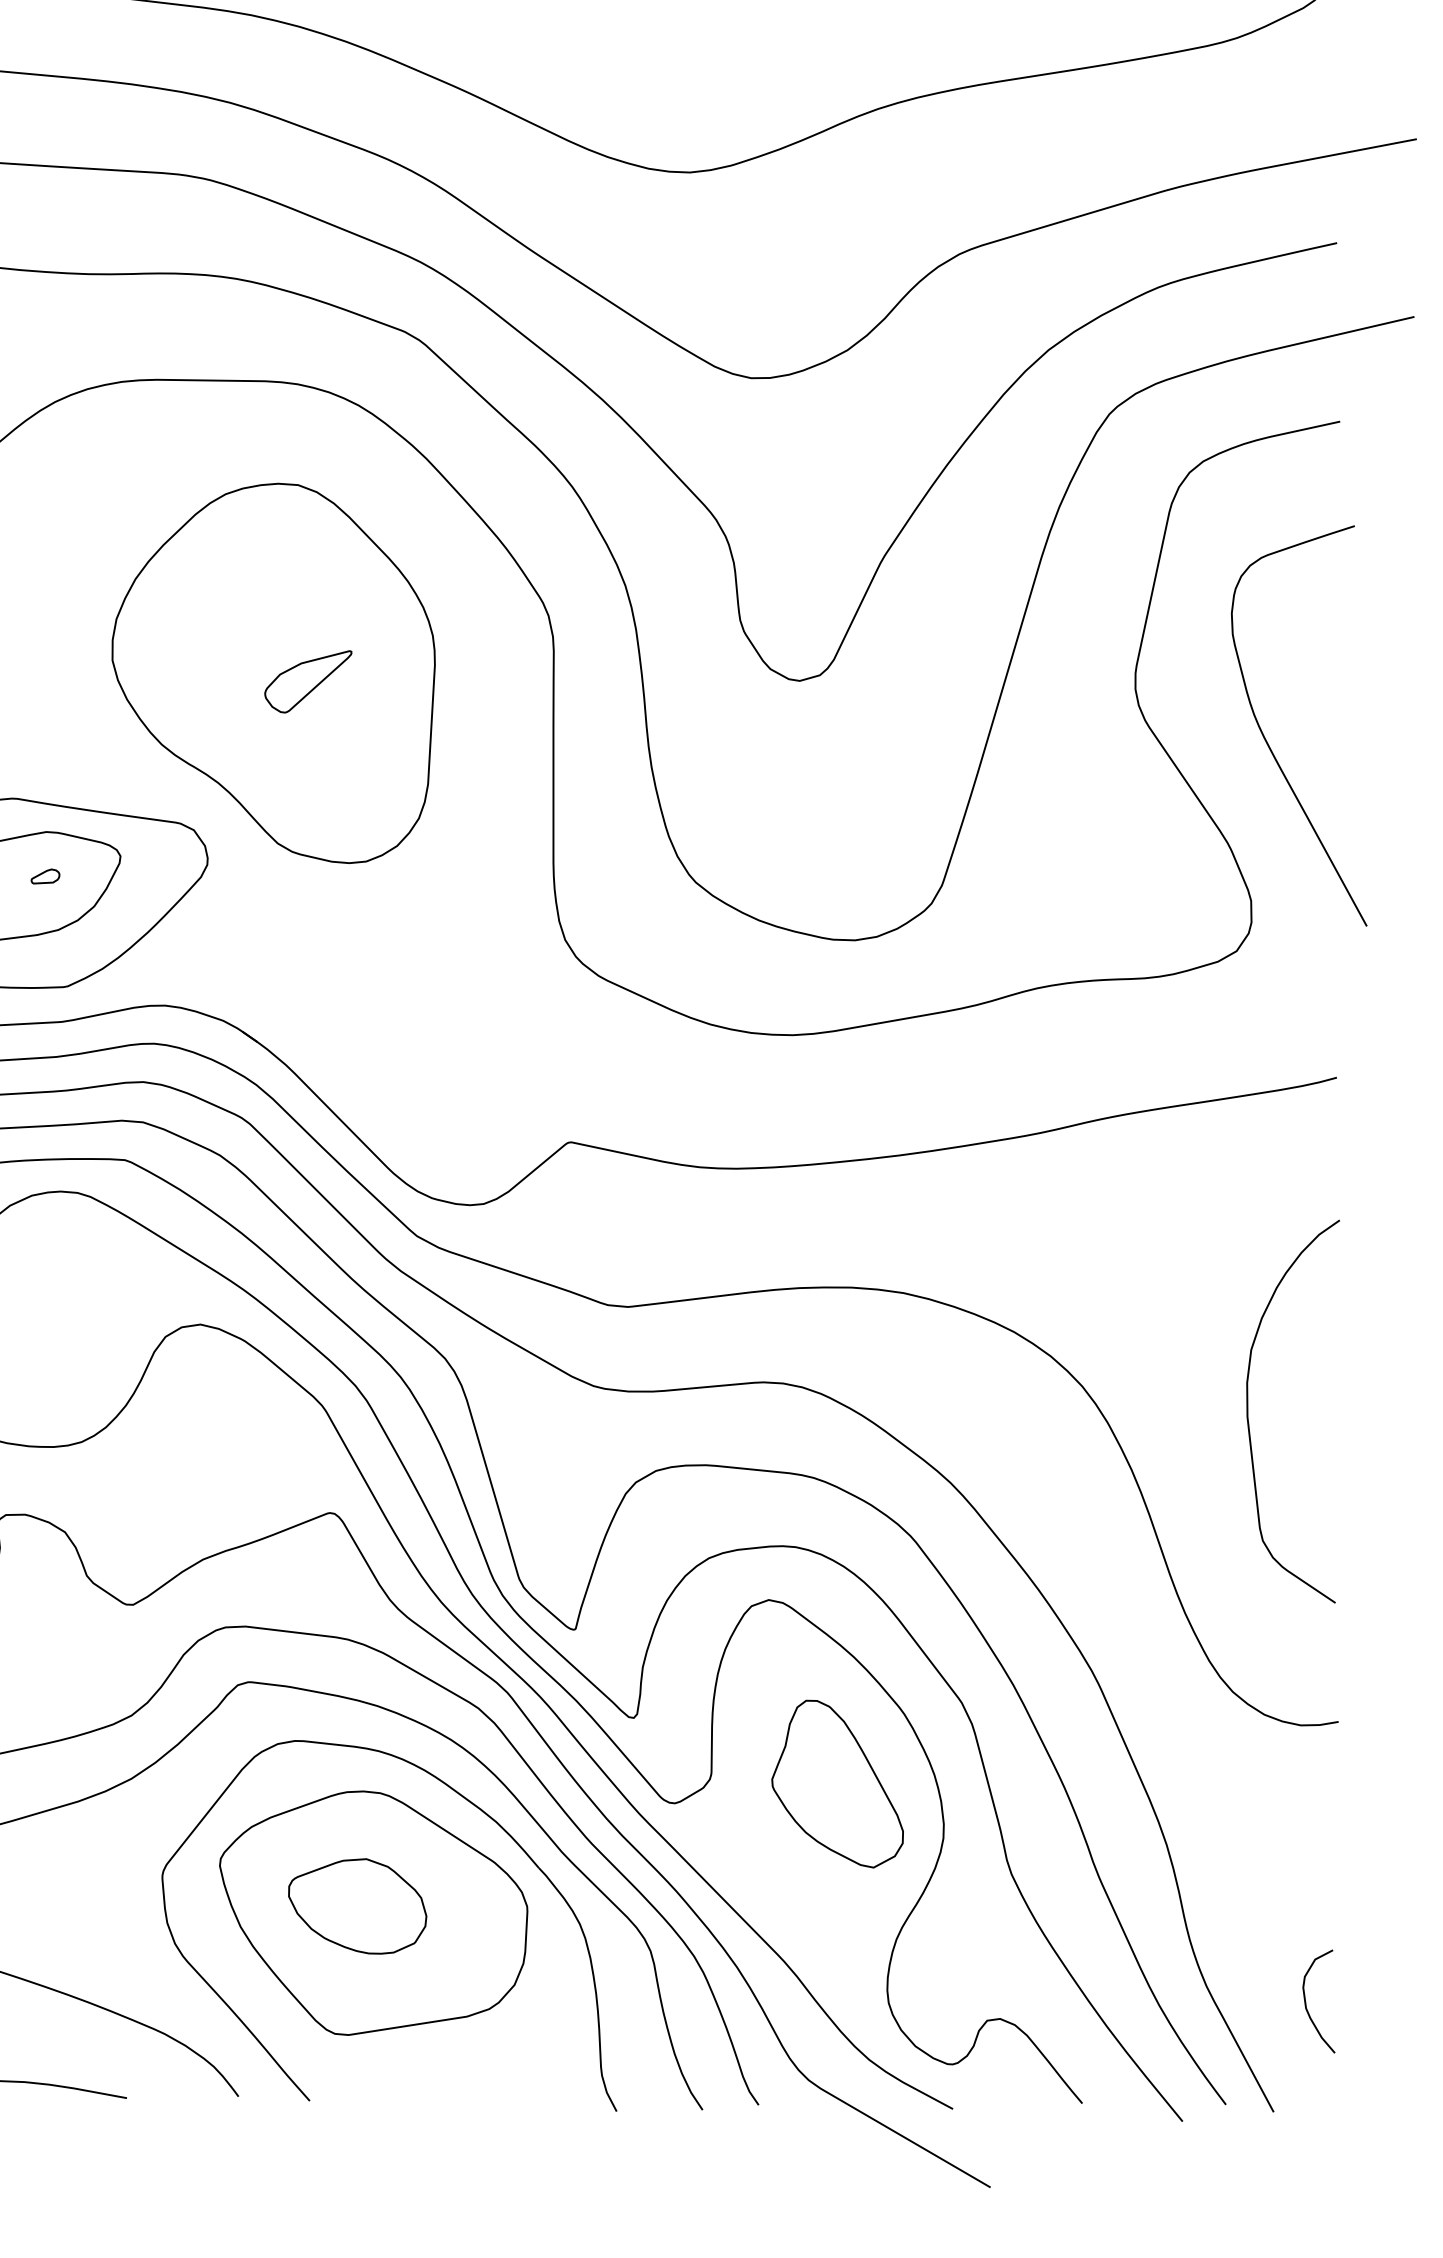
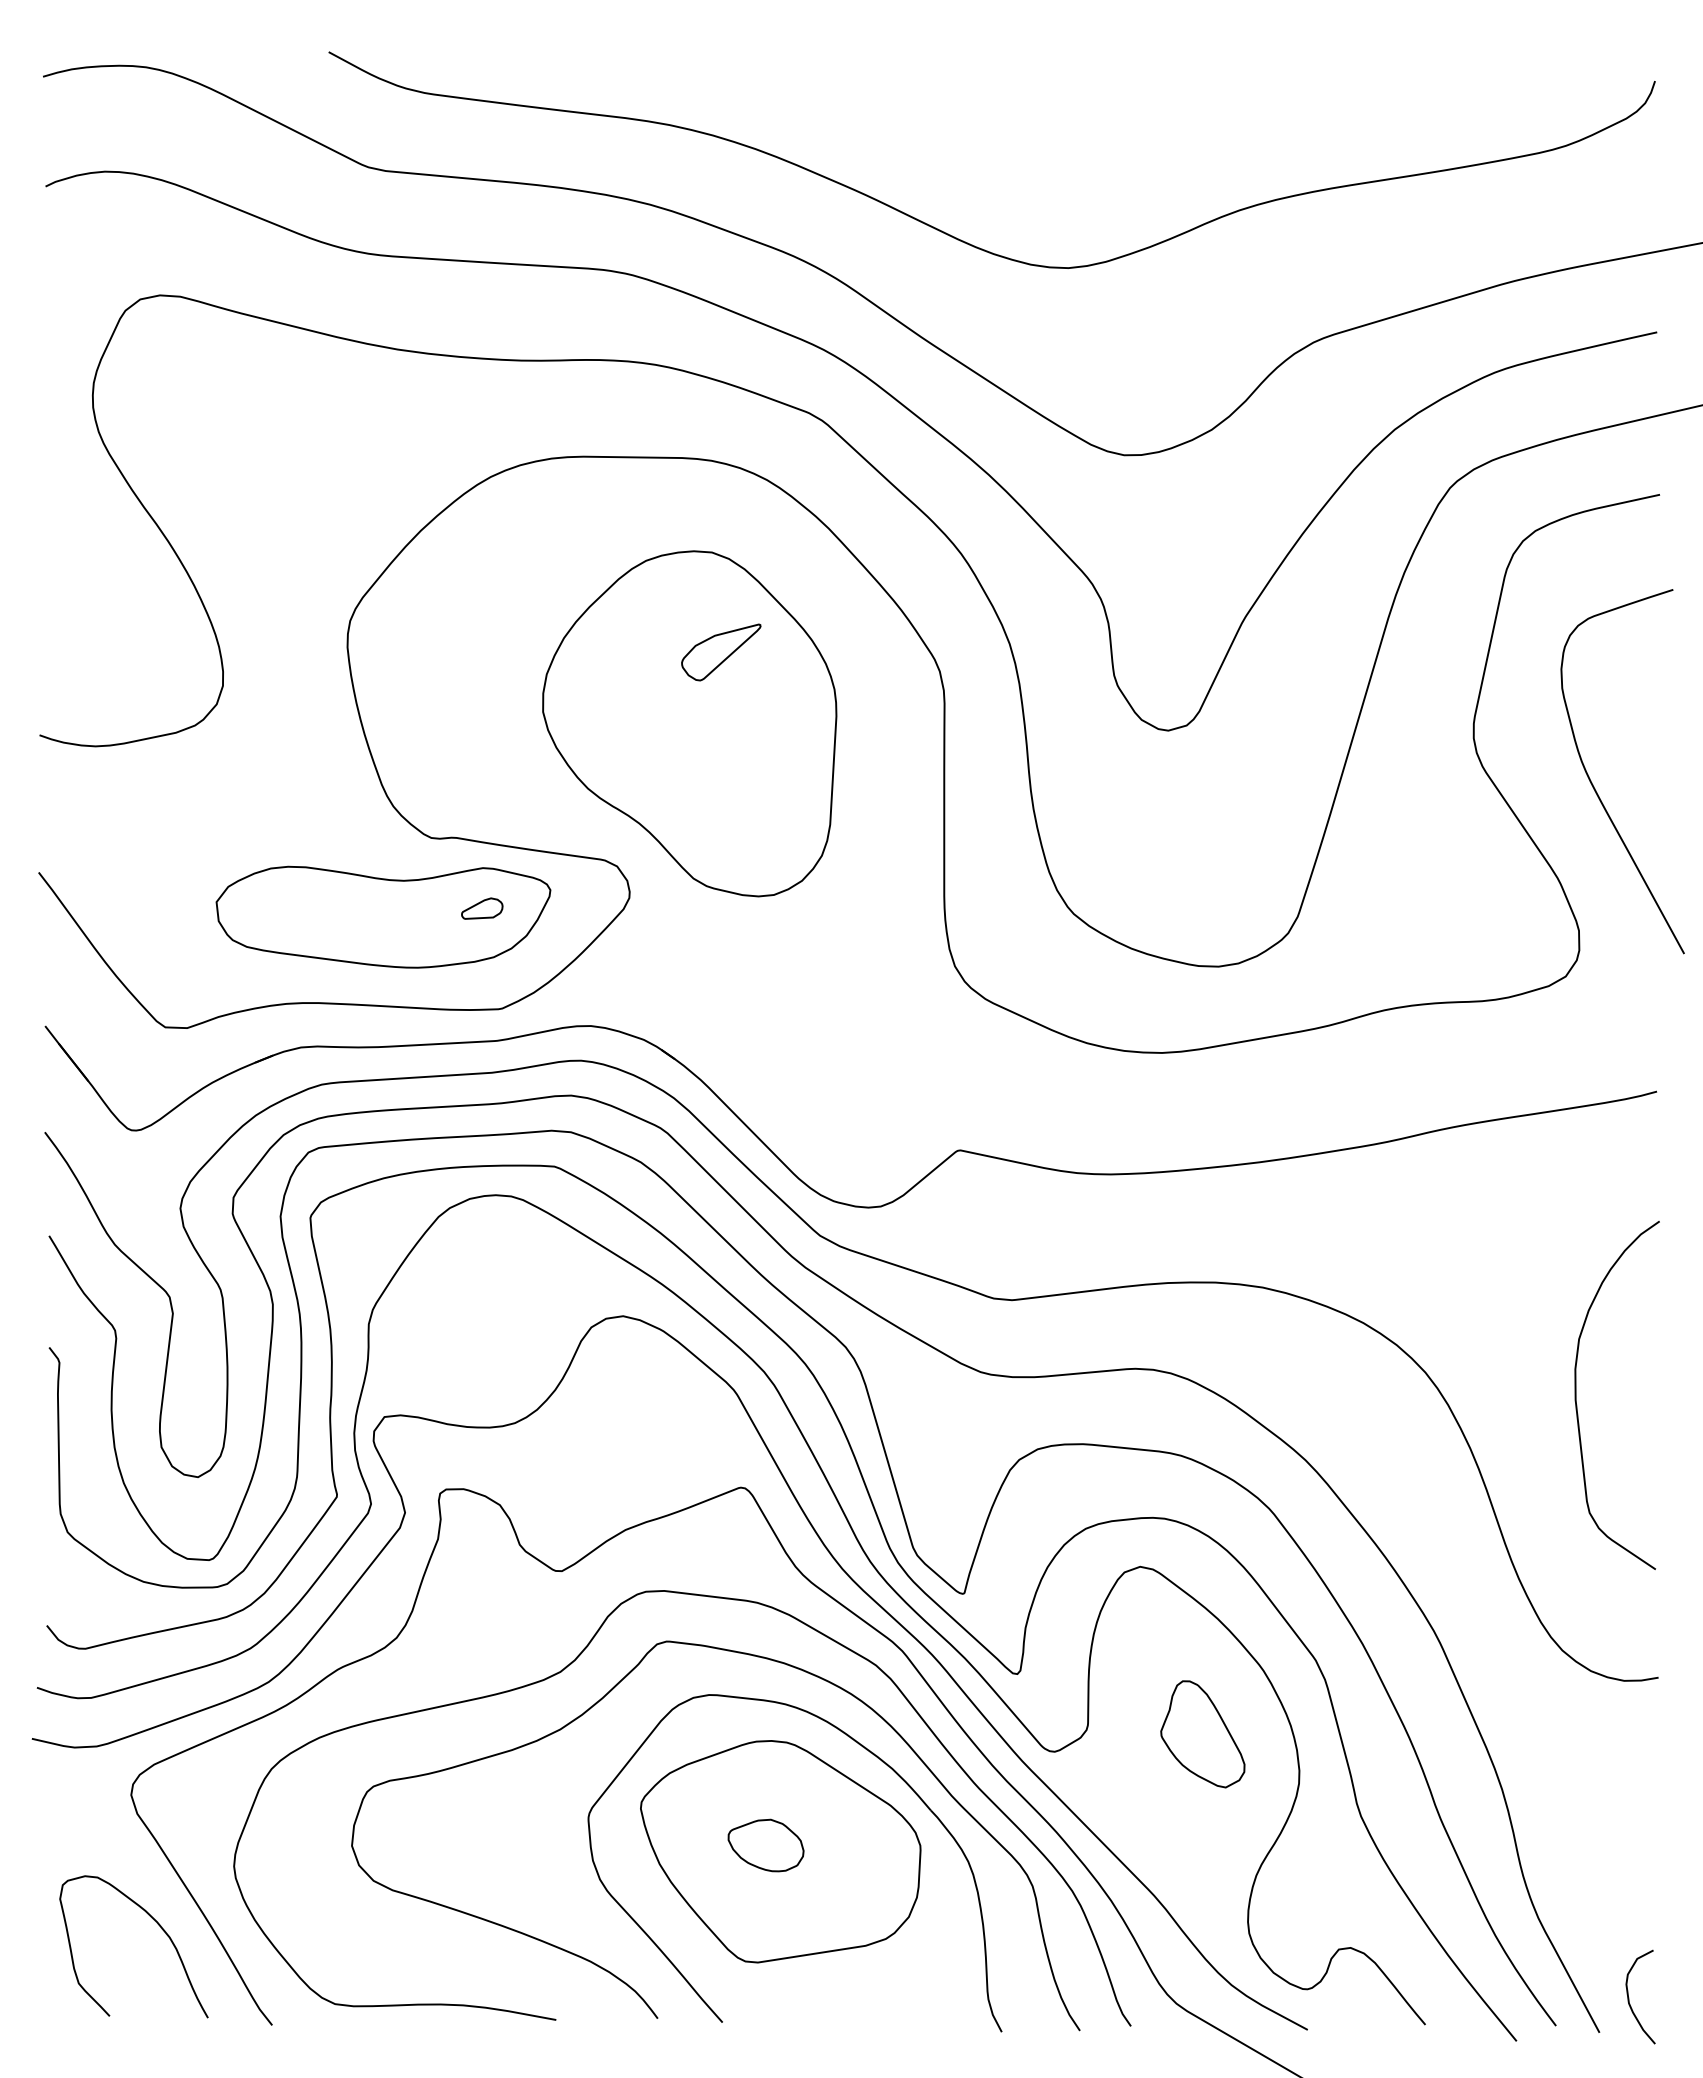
part: (308, 681) -> (721, 652), moved
part: (44, 876) -> (481, 908), size x1.6
part: (837, 1784) -> (1202, 1734), size x0.7
part: (356, 1906) -> (765, 1845), size x0.6
curve: (1306, 2001) -> (1629, 1997), moved

